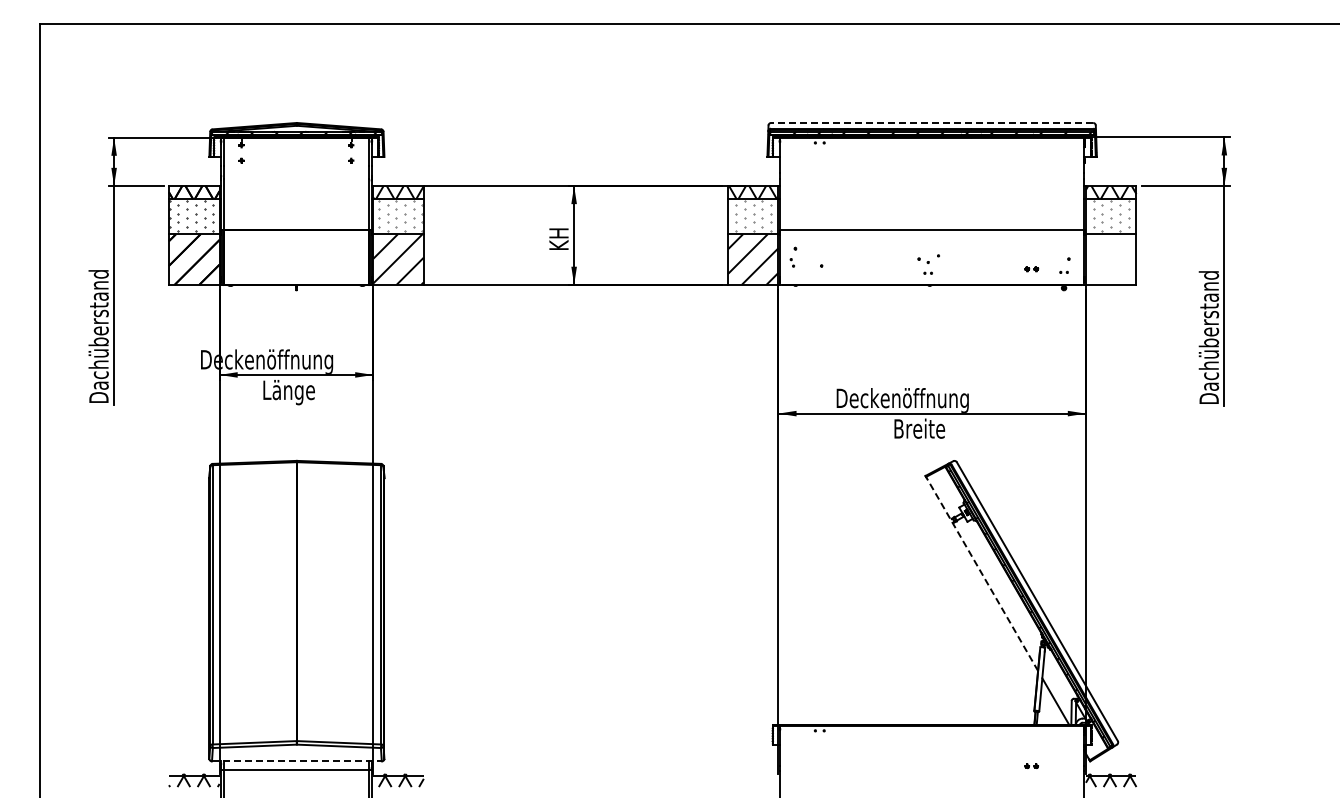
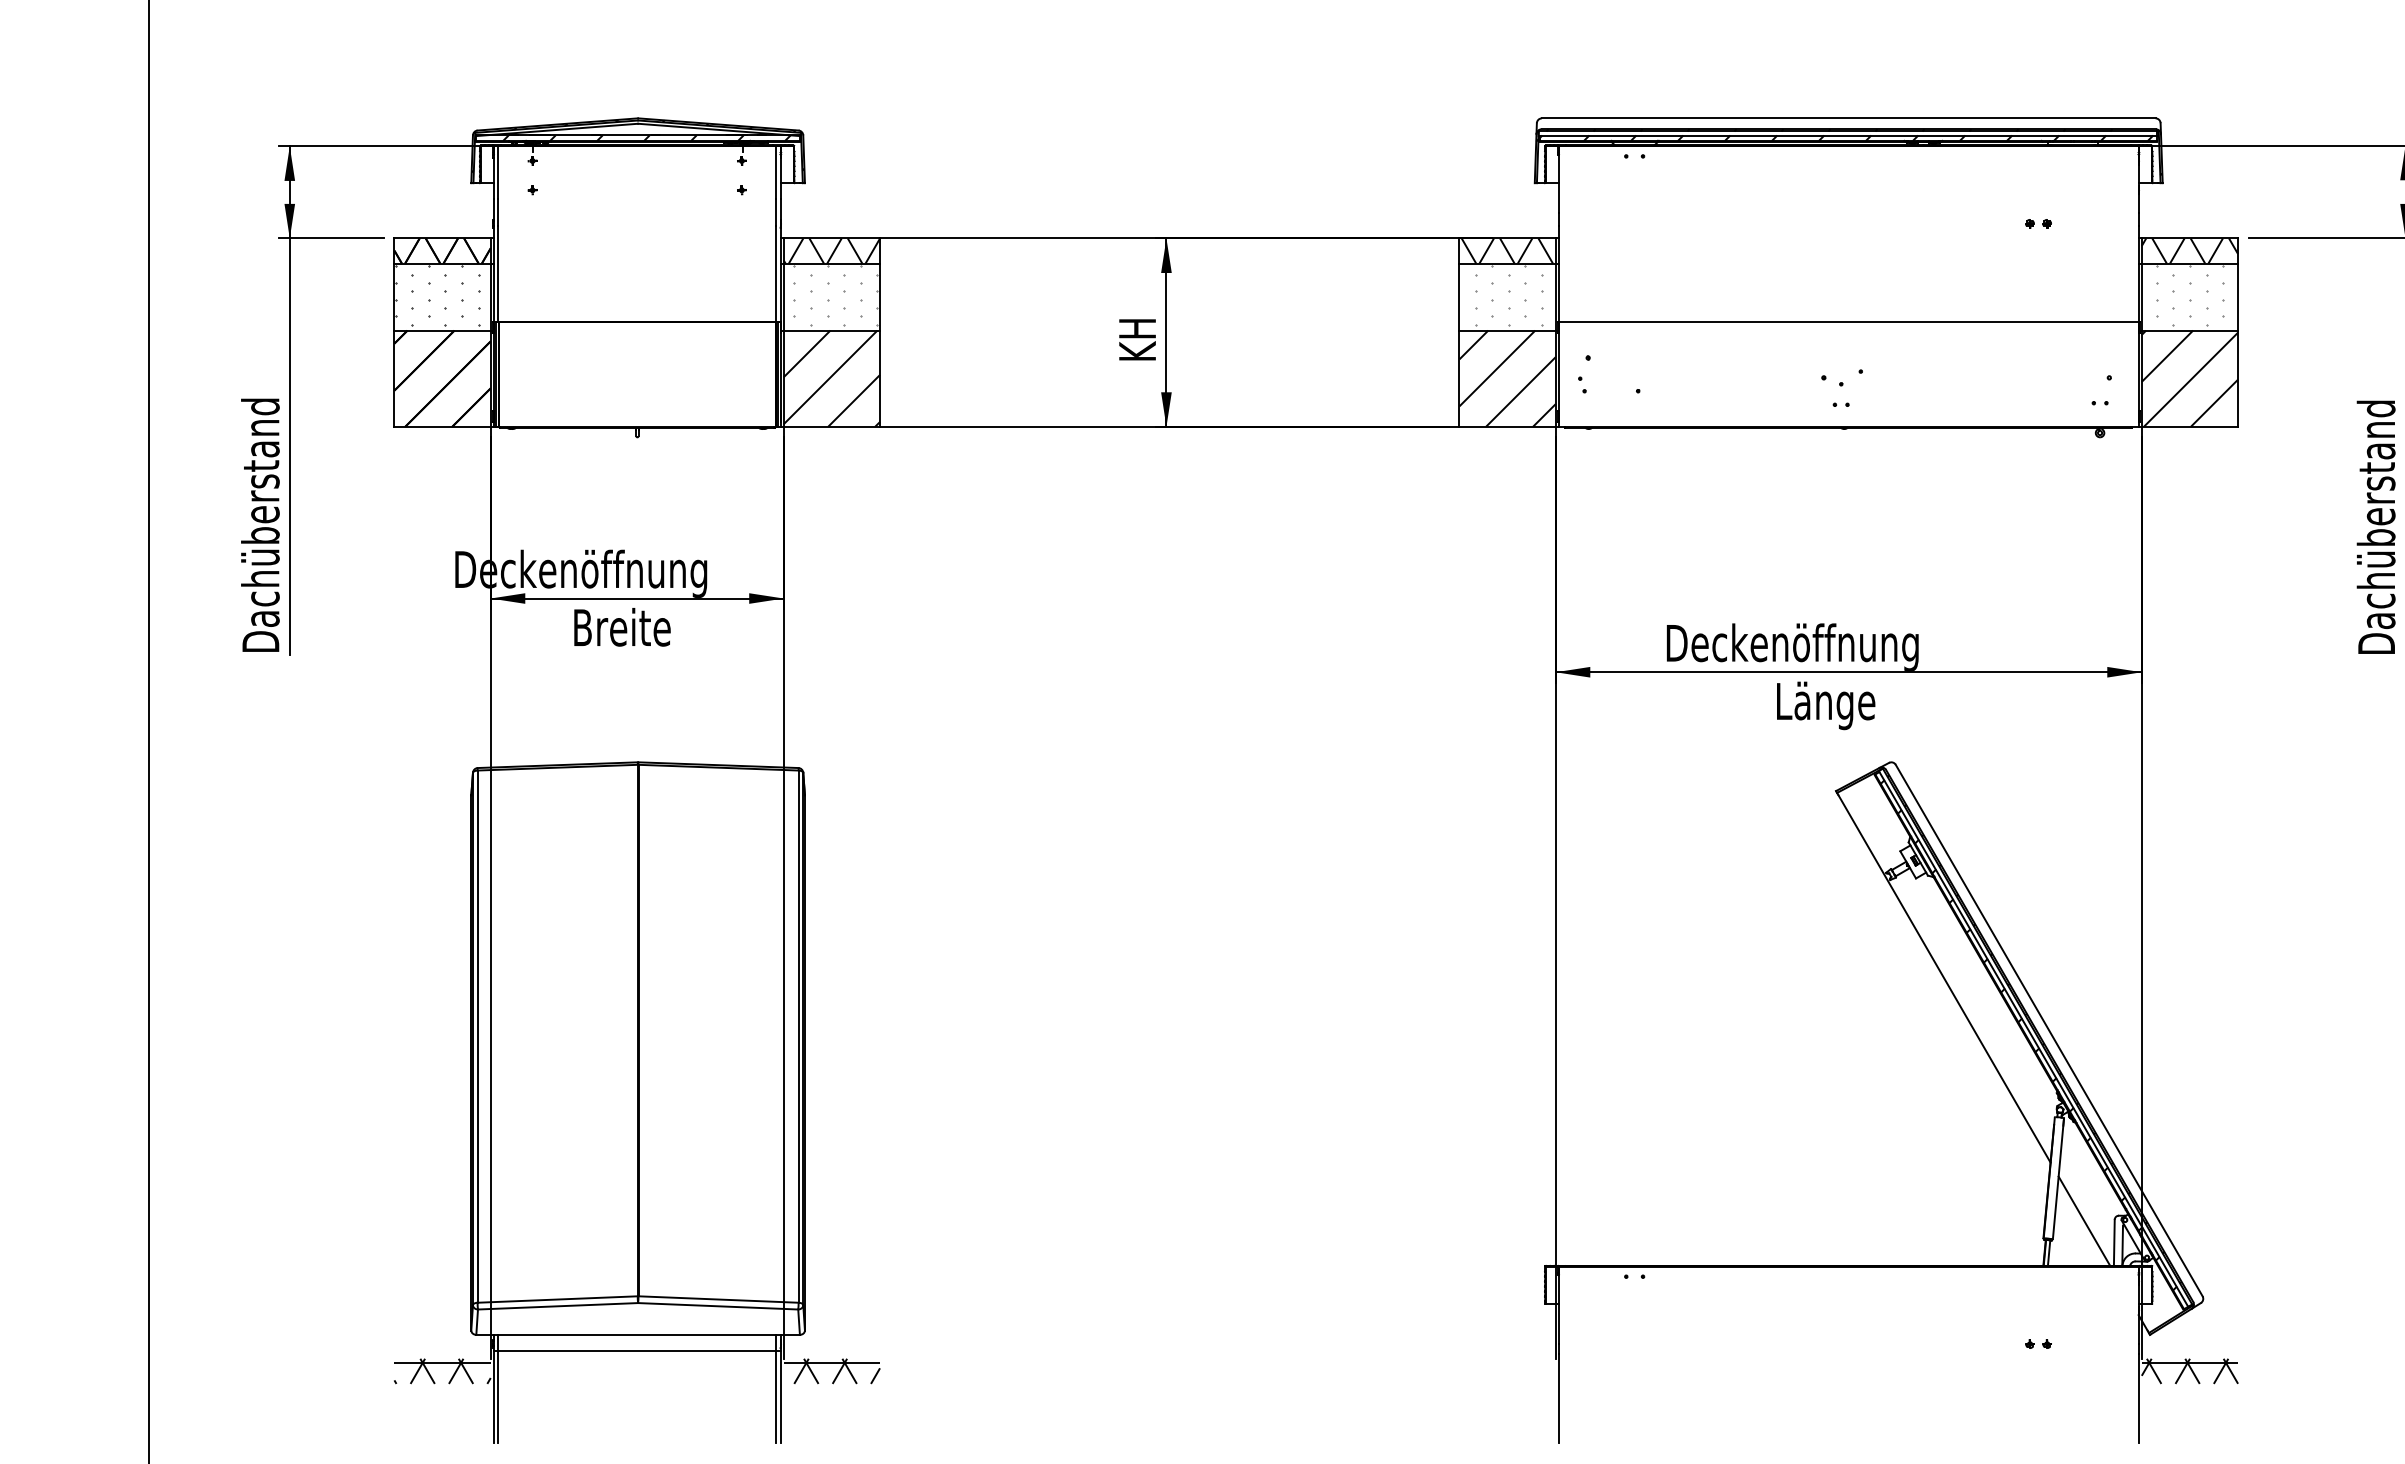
line: (931, 122) -> (1847, 117), dashed -> solid
hatch: (1110, 259) -> (2188, 378), added
part: (1031, 269) -> (2038, 224), moved
text: (289, 392) -> (624, 631), Länge -> Breite
text: (921, 430) -> (1828, 704), Breite -> Länge
line: (982, 574) -> (1944, 978), dashed -> solid
line: (296, 761) -> (637, 1335), dashed -> solid

